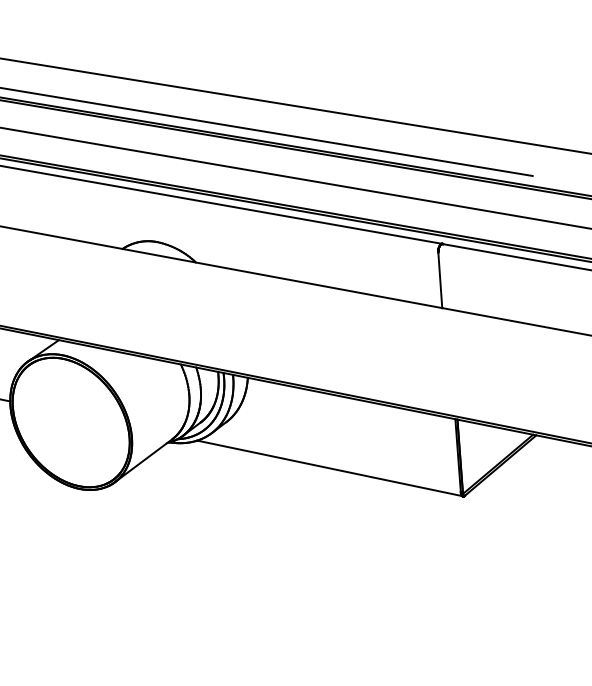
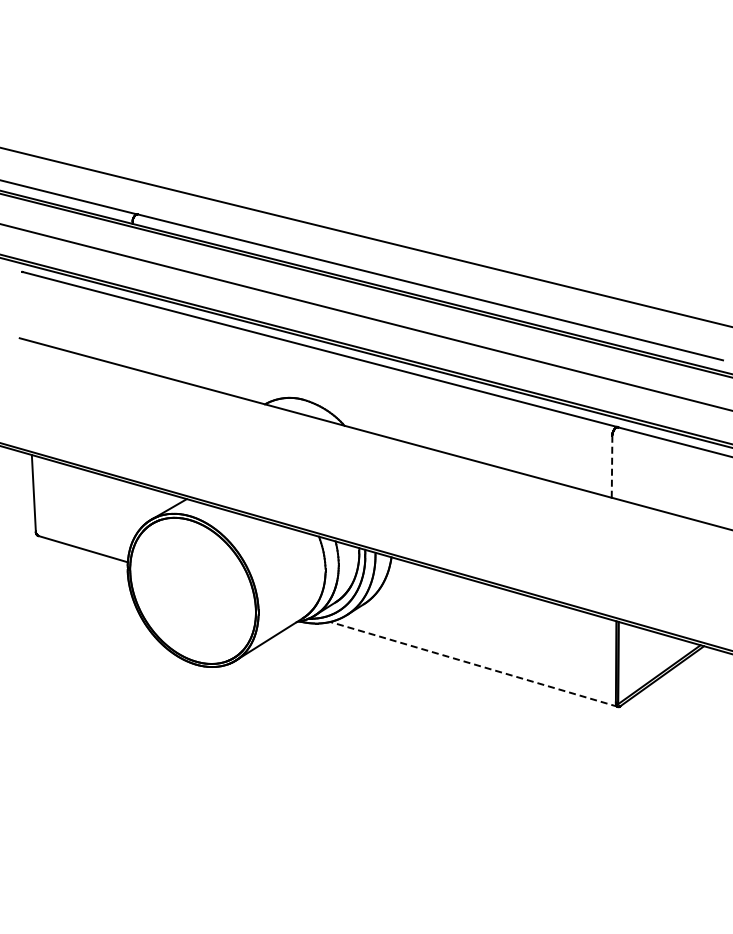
line: (440, 279) -> (612, 466), solid -> dashed
line: (329, 468) -> (473, 664), solid -> dashed

